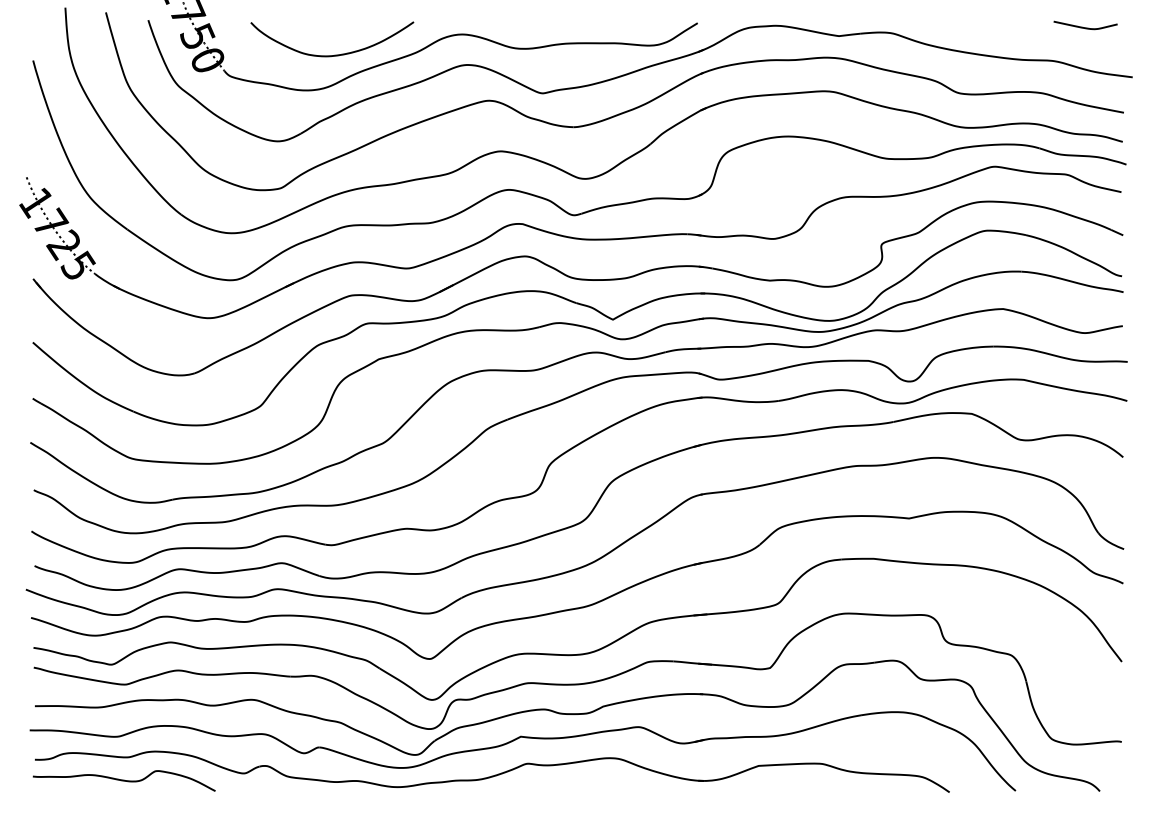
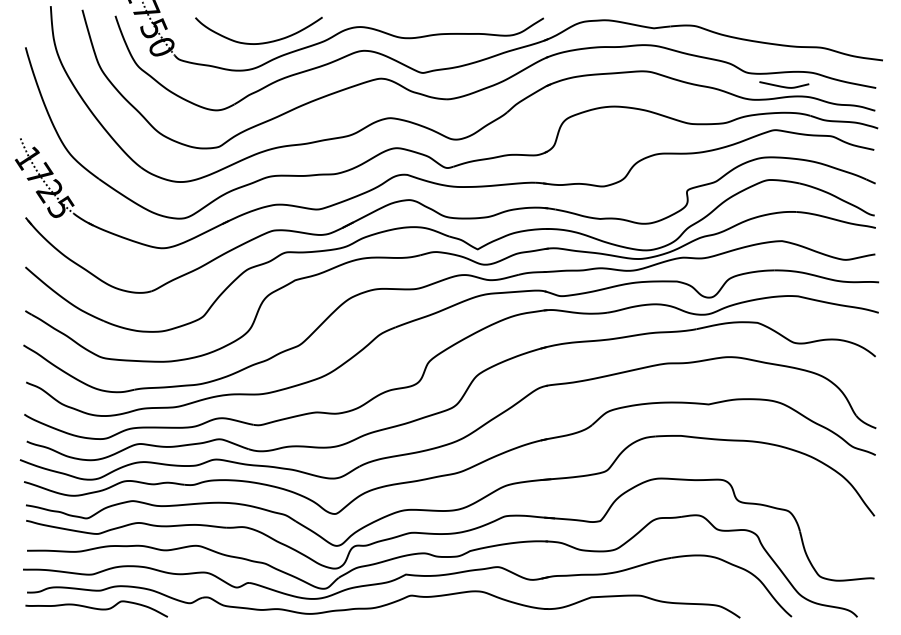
curve: (1085, 27) -> (784, 86), moved

